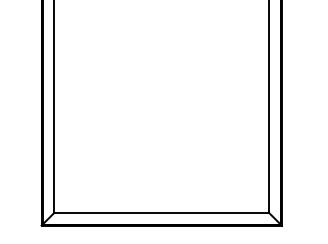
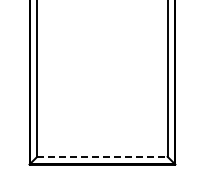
line: (161, 212) -> (102, 156), solid -> dashed

